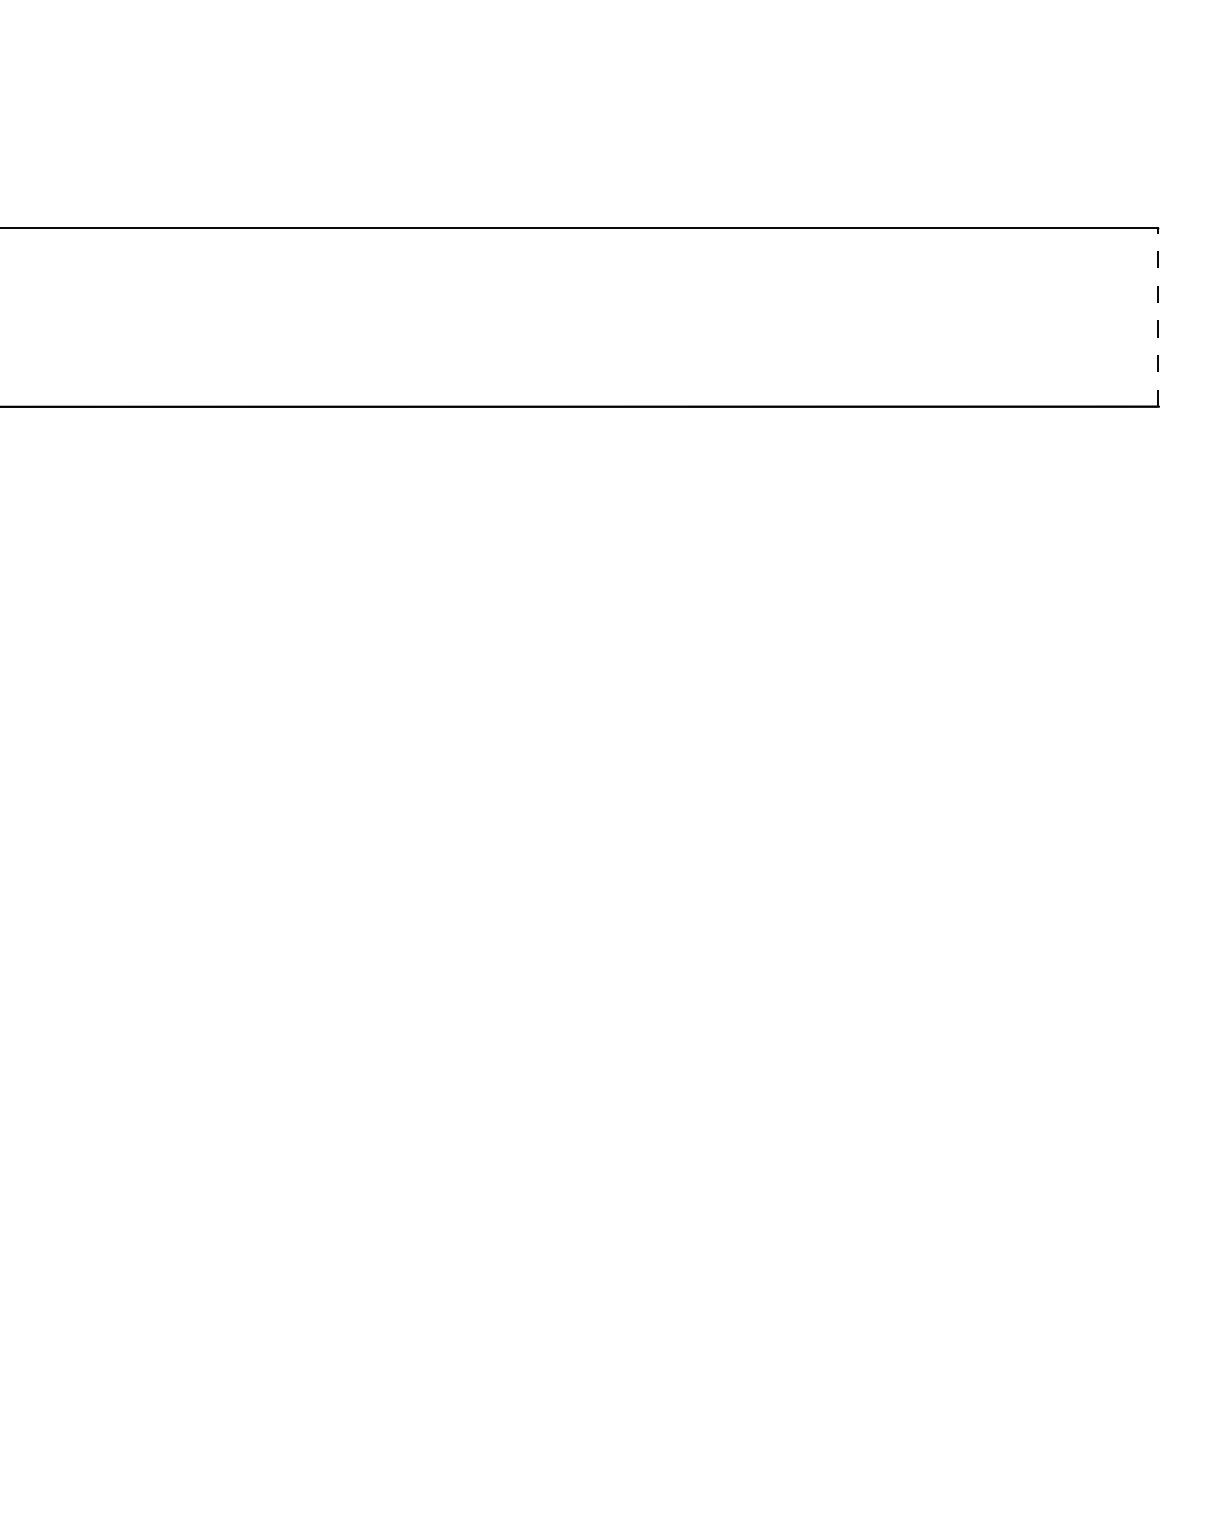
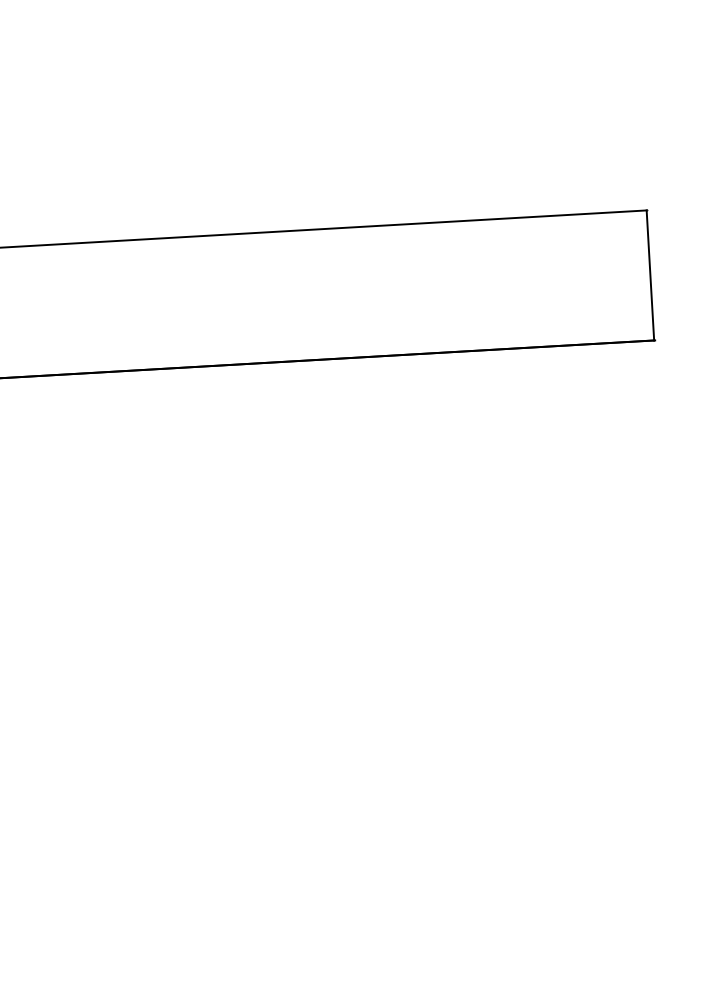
line: (1157, 317) -> (650, 275), dashed -> solid

